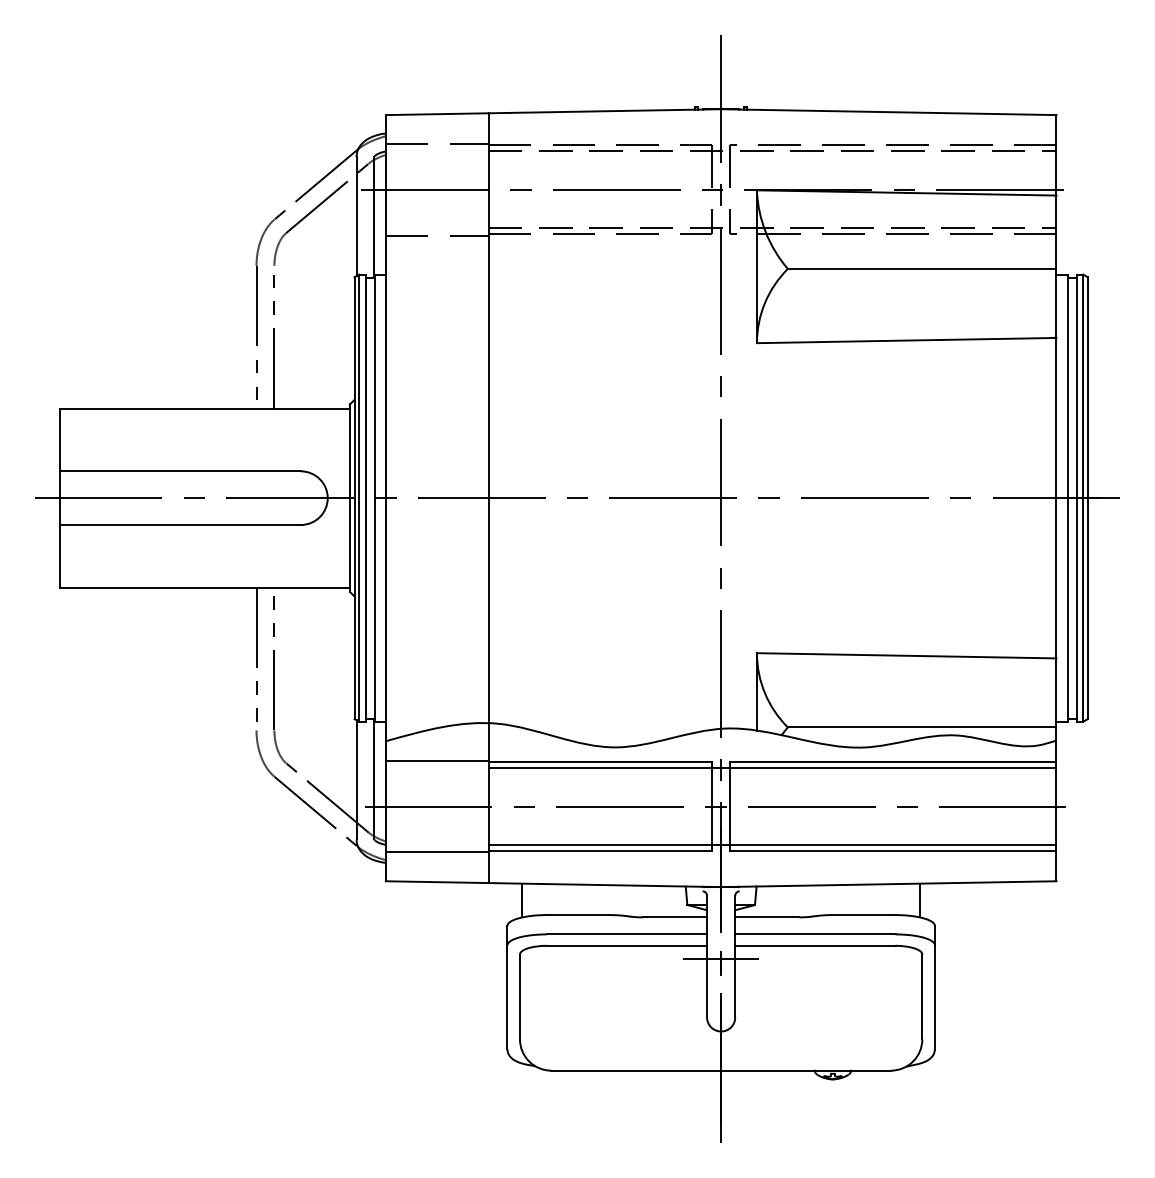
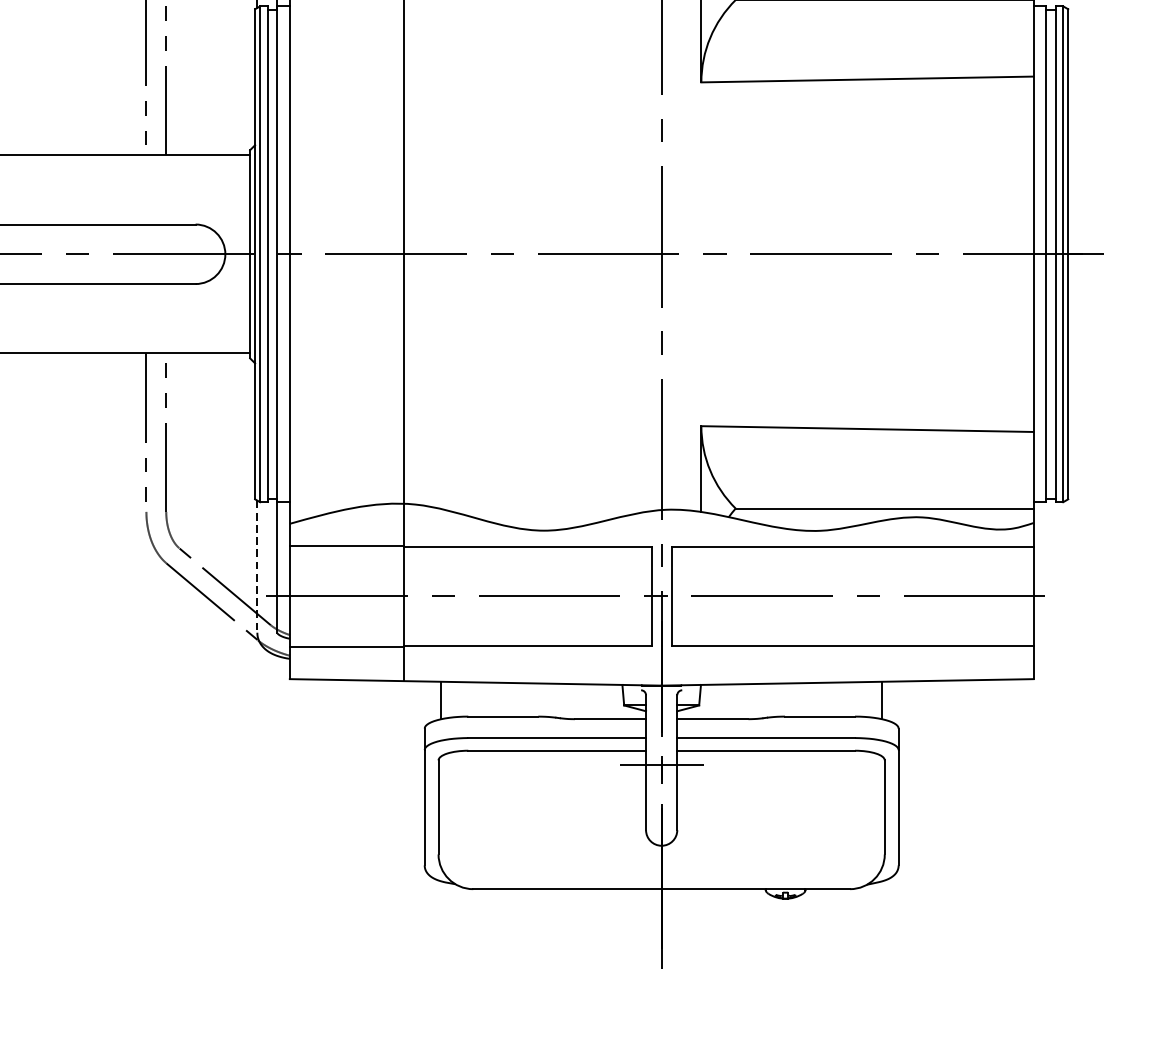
line: (772, 768) -> (718, 554), removed
line: (356, 779) -> (257, 566), solid -> dashed
line: (772, 845) -> (718, 639), removed

